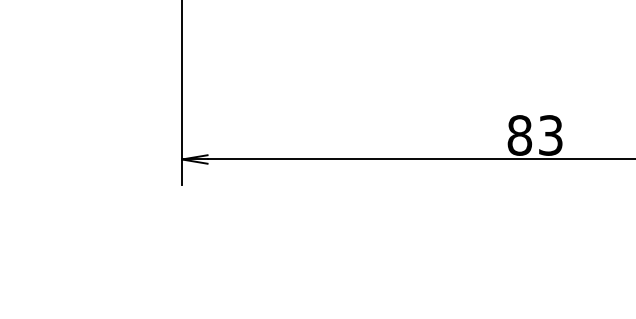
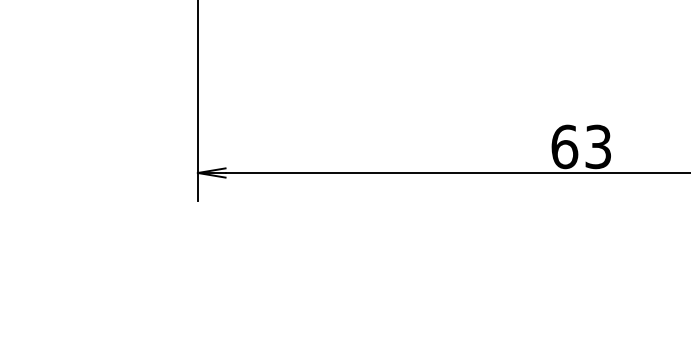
text: (519, 135) -> (564, 146), 83 -> 63

